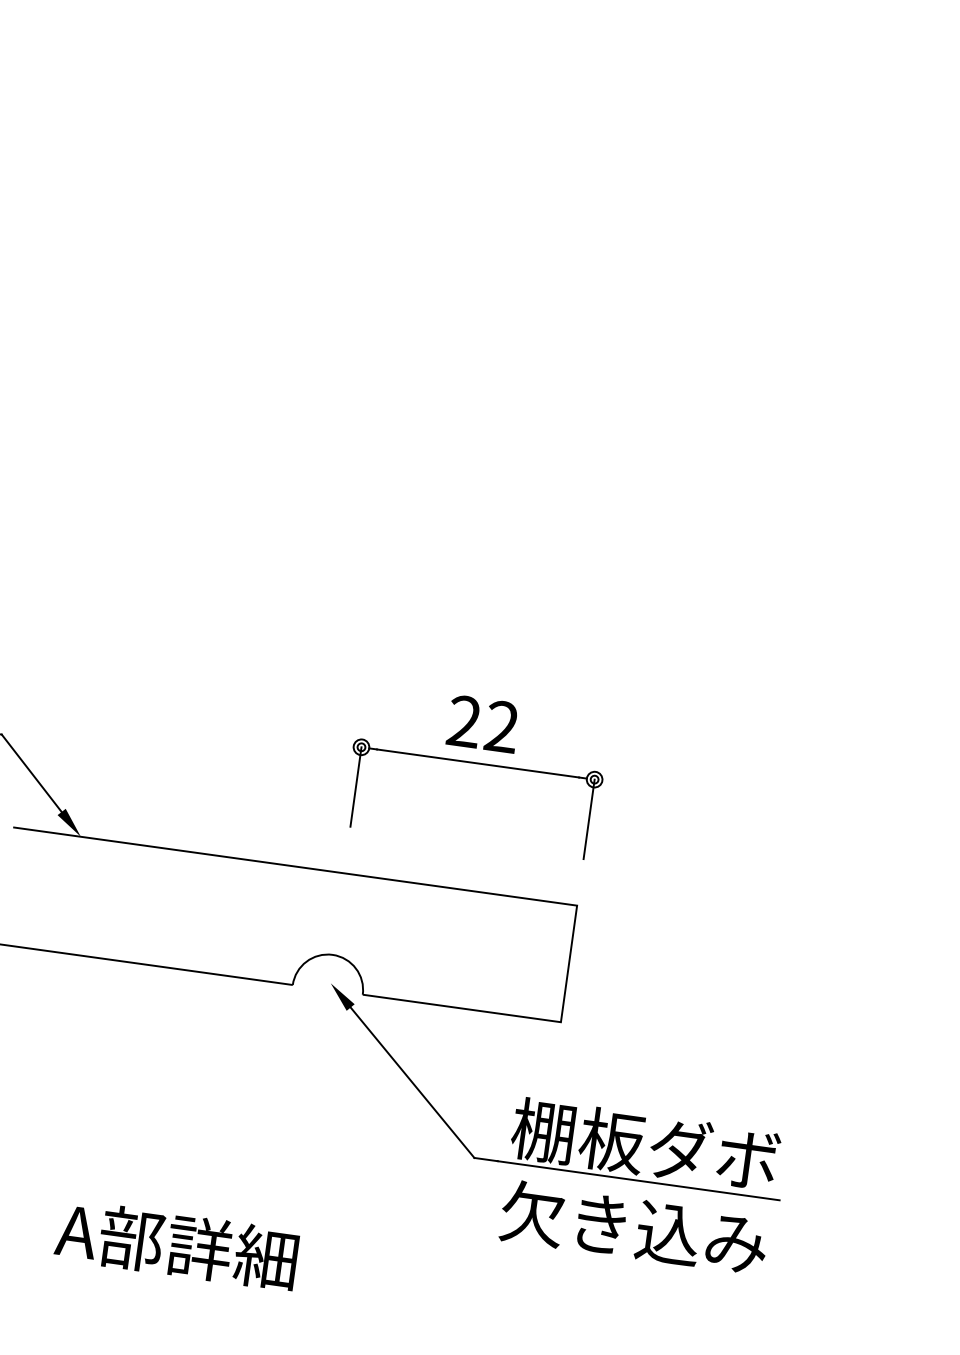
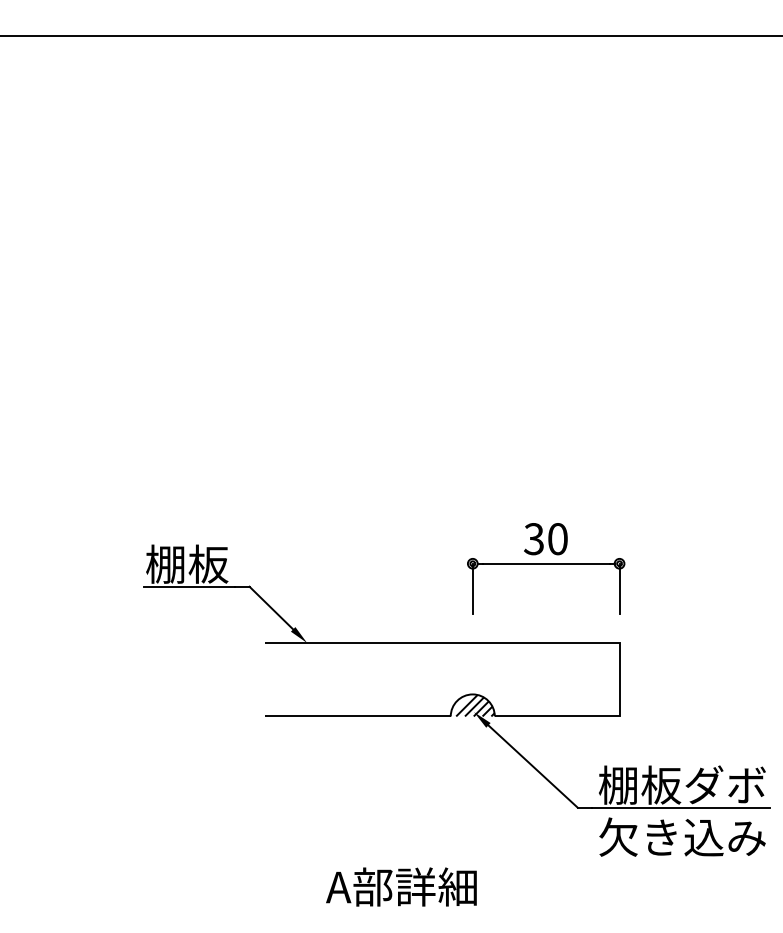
text: (482, 724) -> (545, 539), 22 -> 30
hatch: (334, 973) -> (475, 705), added

